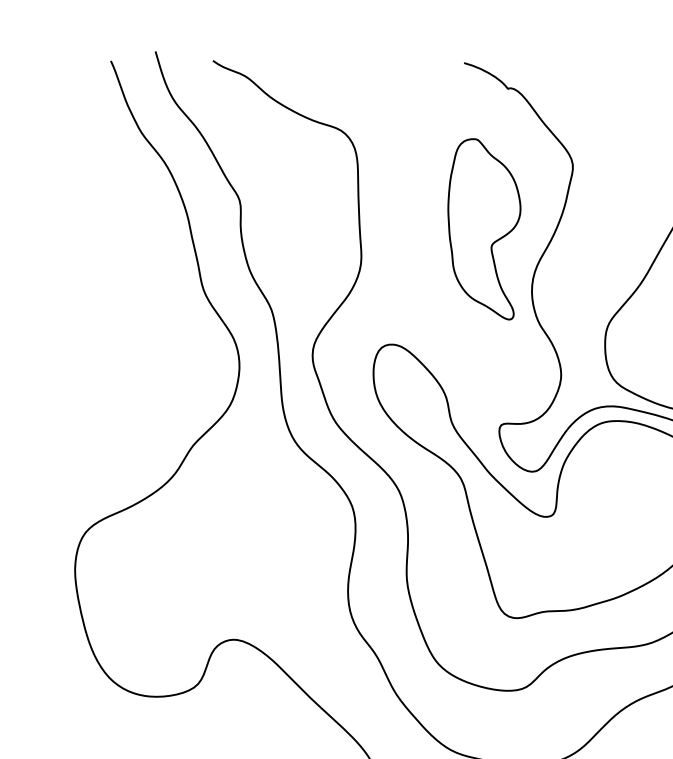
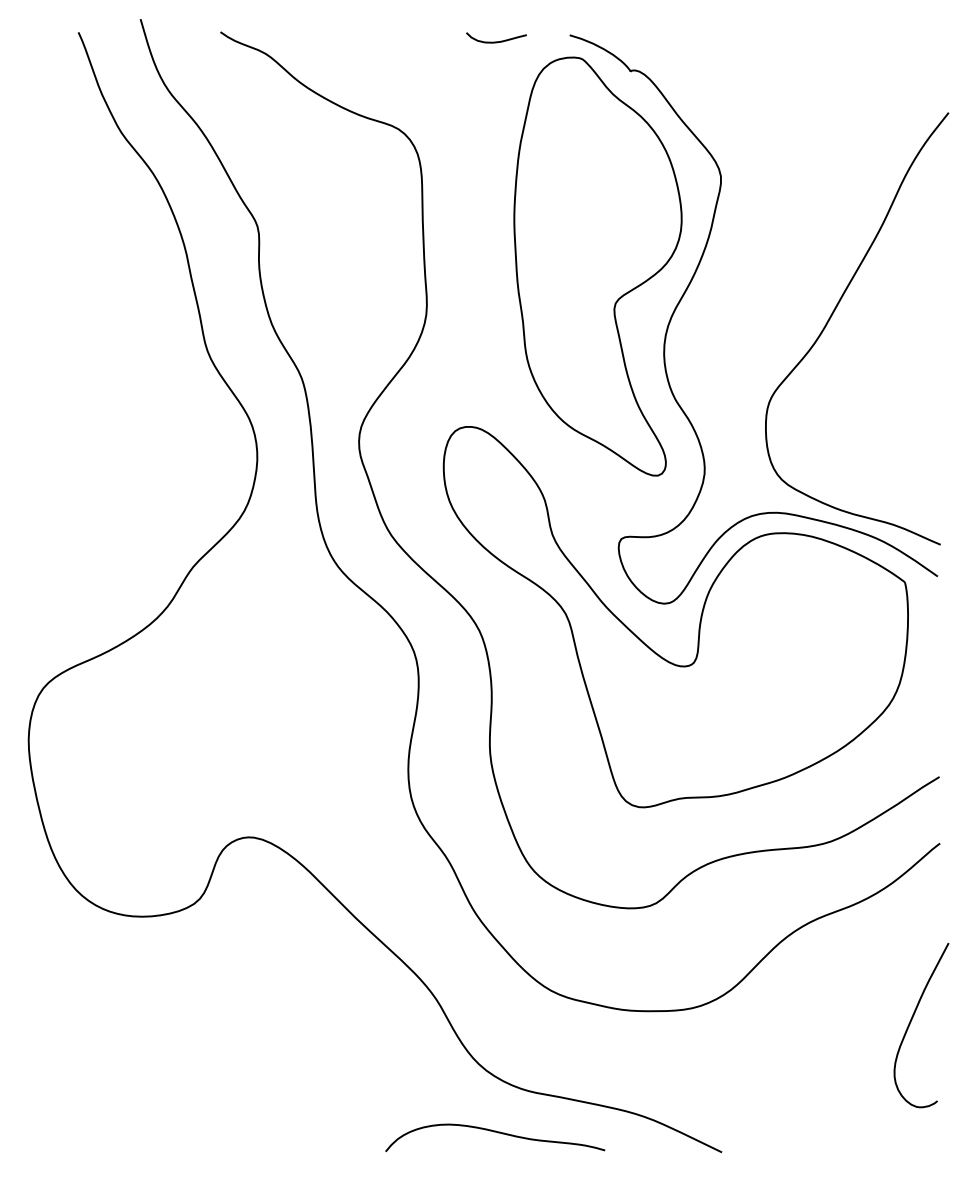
curve: (411, 67) -> (496, 41), added
part: (484, 229) -> (597, 266), size x1.67

